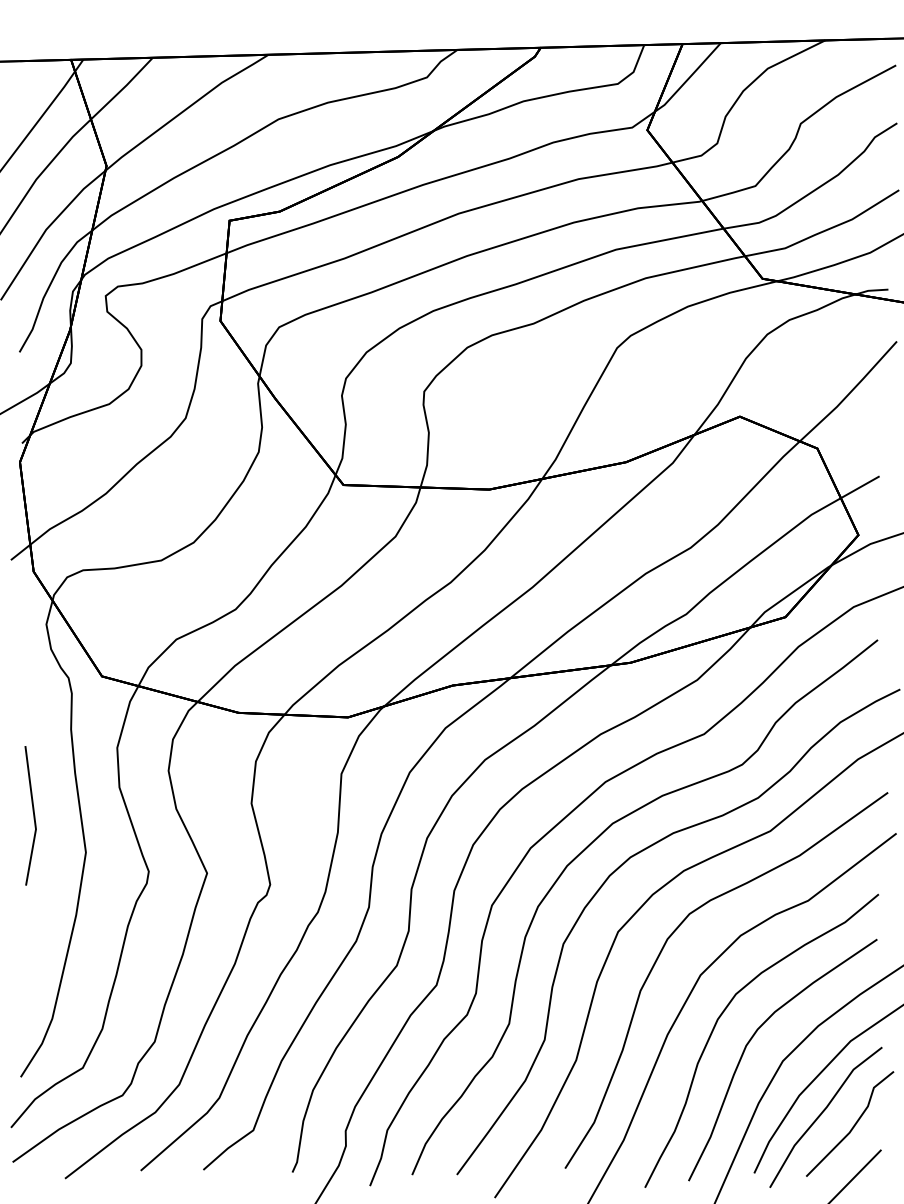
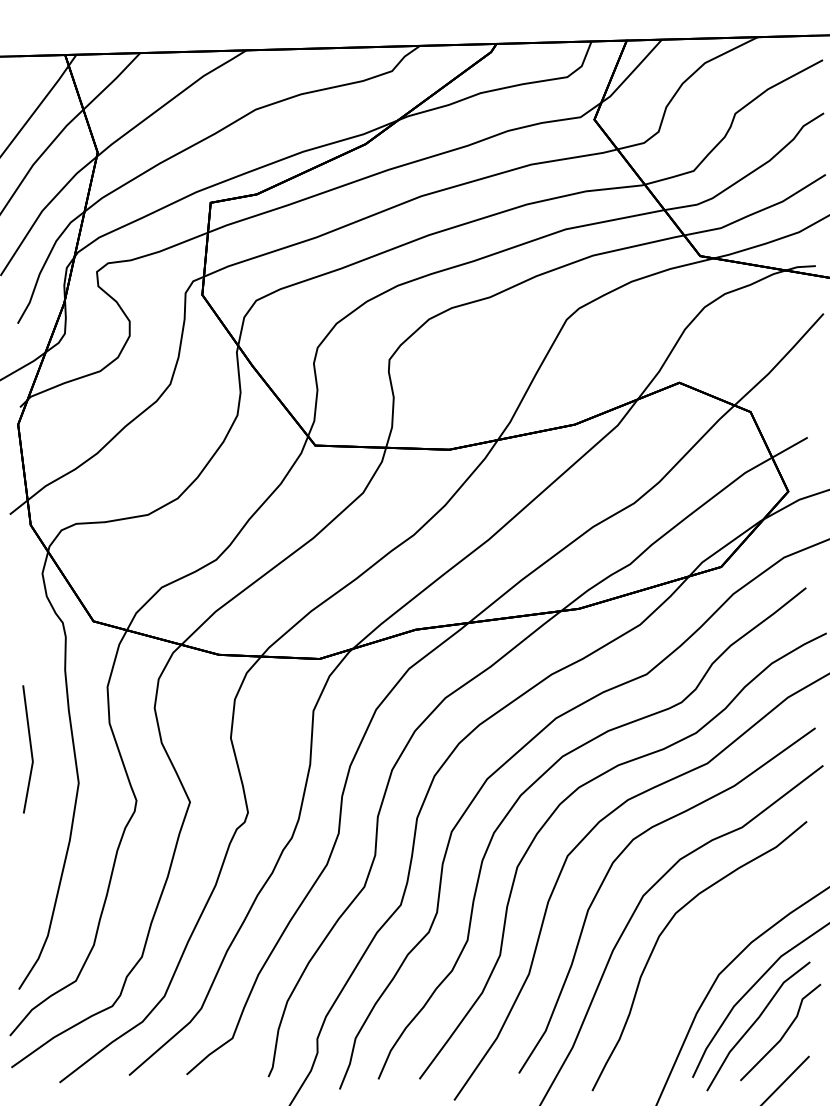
curve: (754, 1036) -> (692, 952), removed

